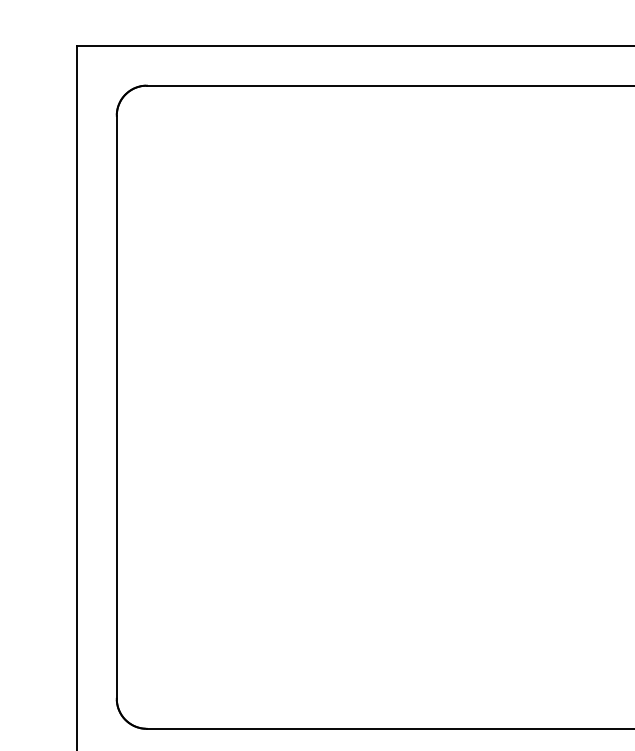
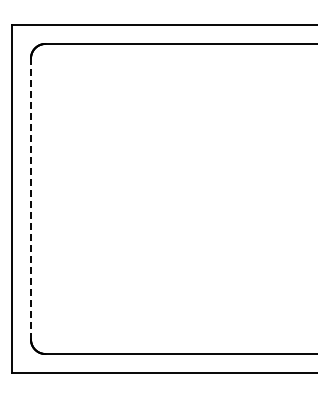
line: (117, 406) -> (31, 198), solid -> dashed

